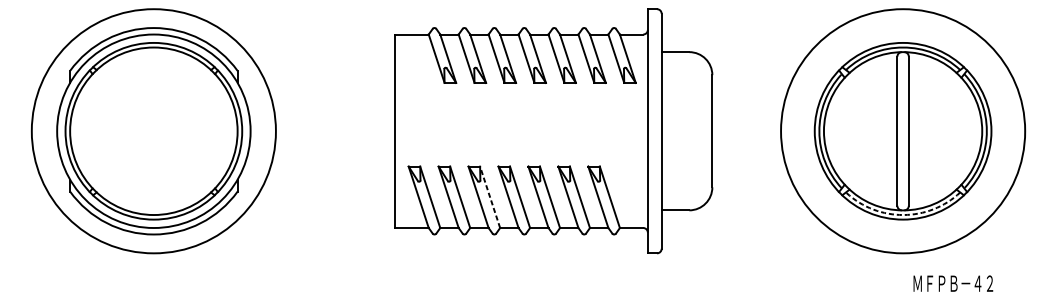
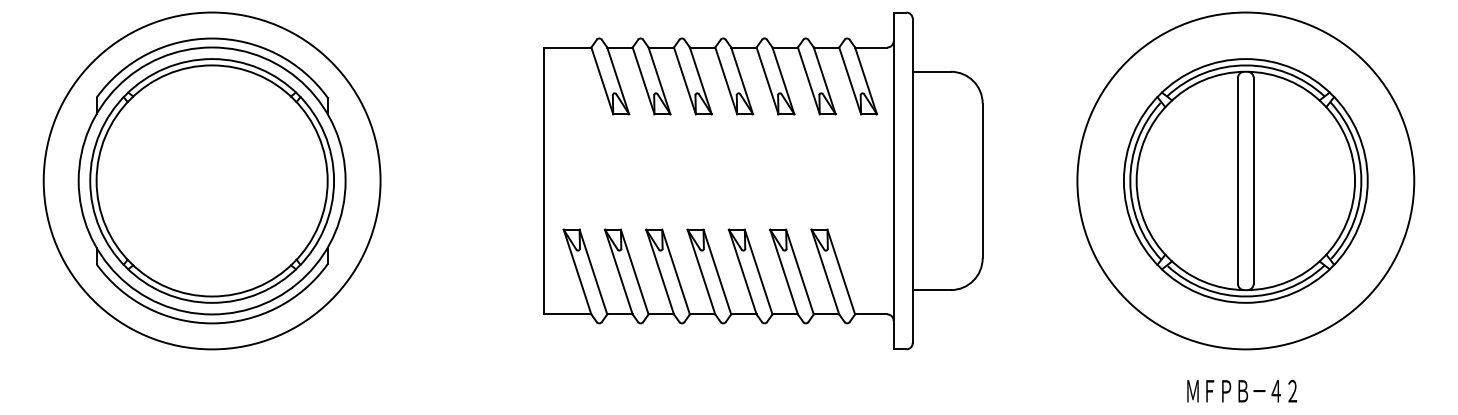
line: (490, 197) -> (676, 272), dashed -> solid
arc: (903, 215) -> (1246, 296), dashed -> solid
text: (953, 283) -> (1242, 390), moved

